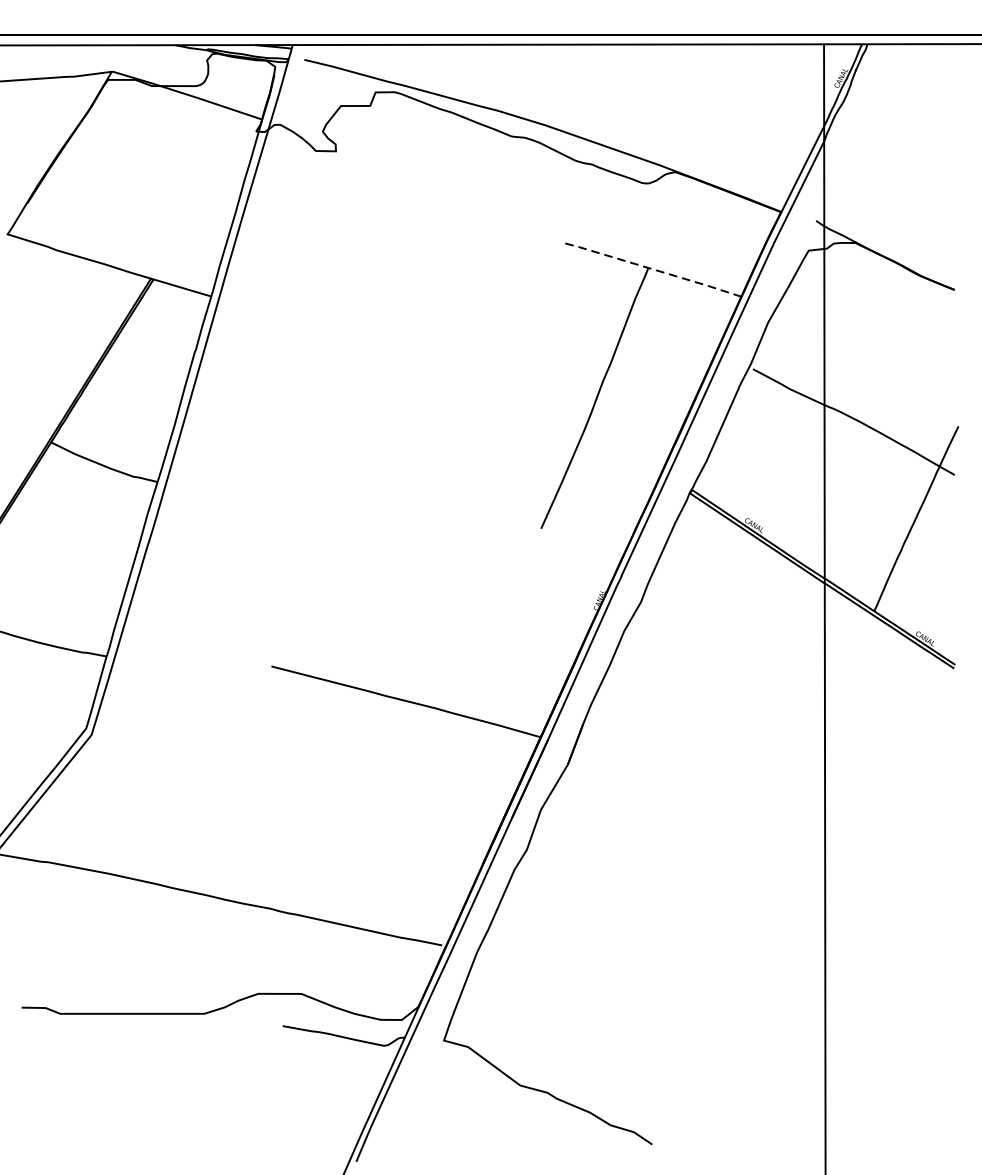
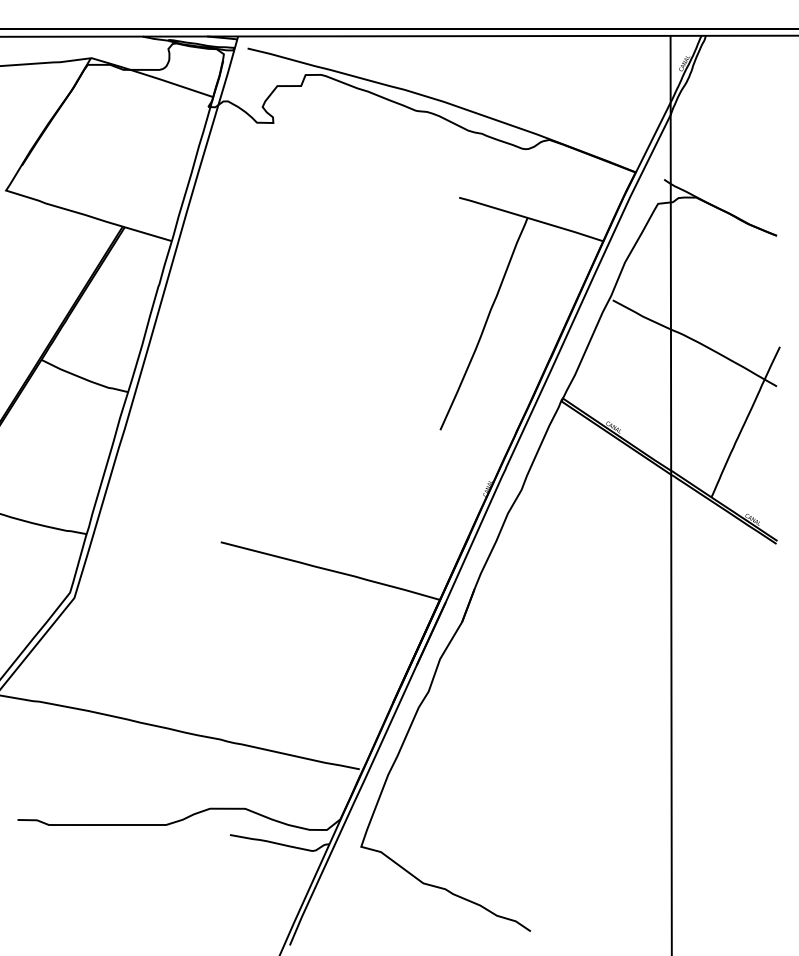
line: (651, 268) -> (530, 218), dashed -> solid

